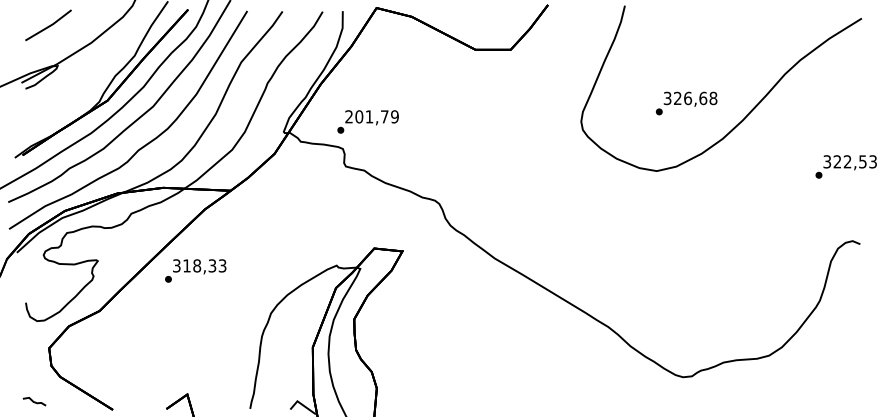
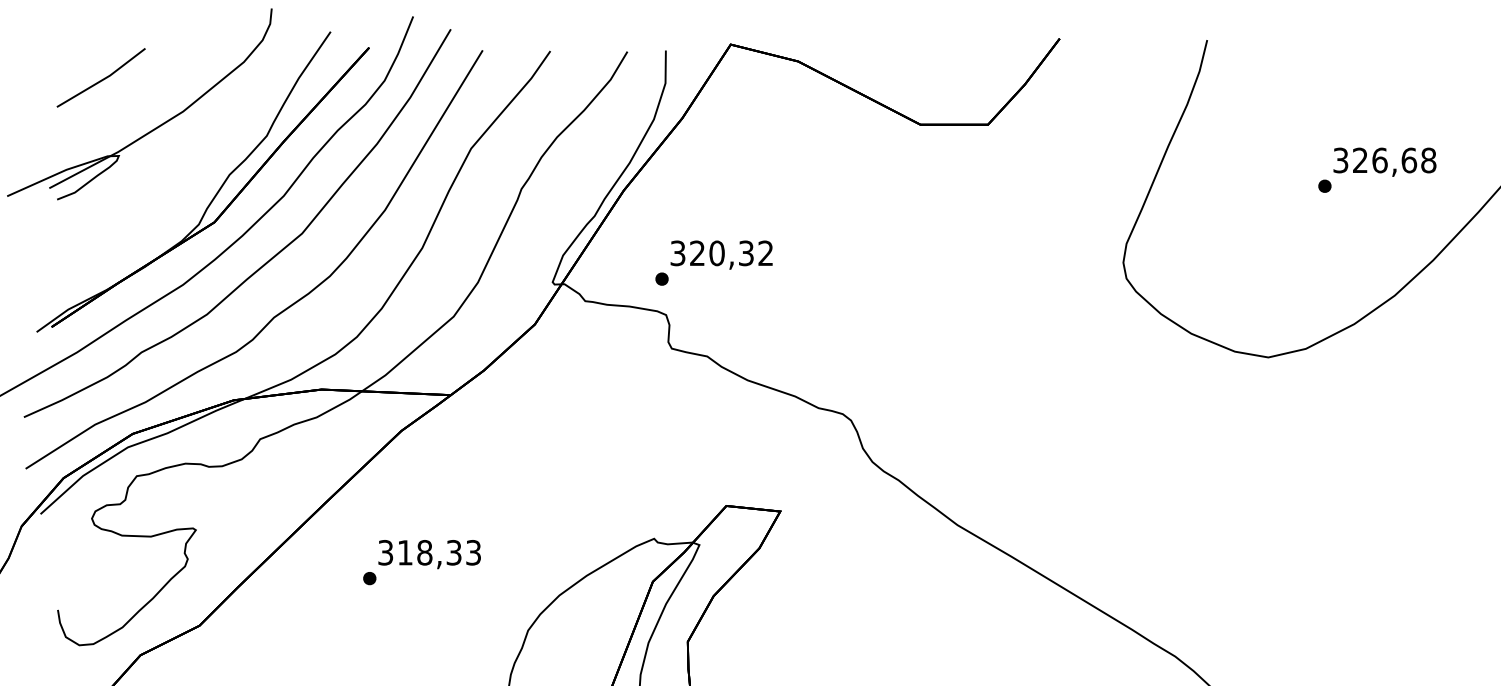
text: (686, 103) -> (1377, 170), moved
text: (371, 116) -> (720, 252), 201,79 -> 320,32
text: (195, 270) -> (421, 561), moved

